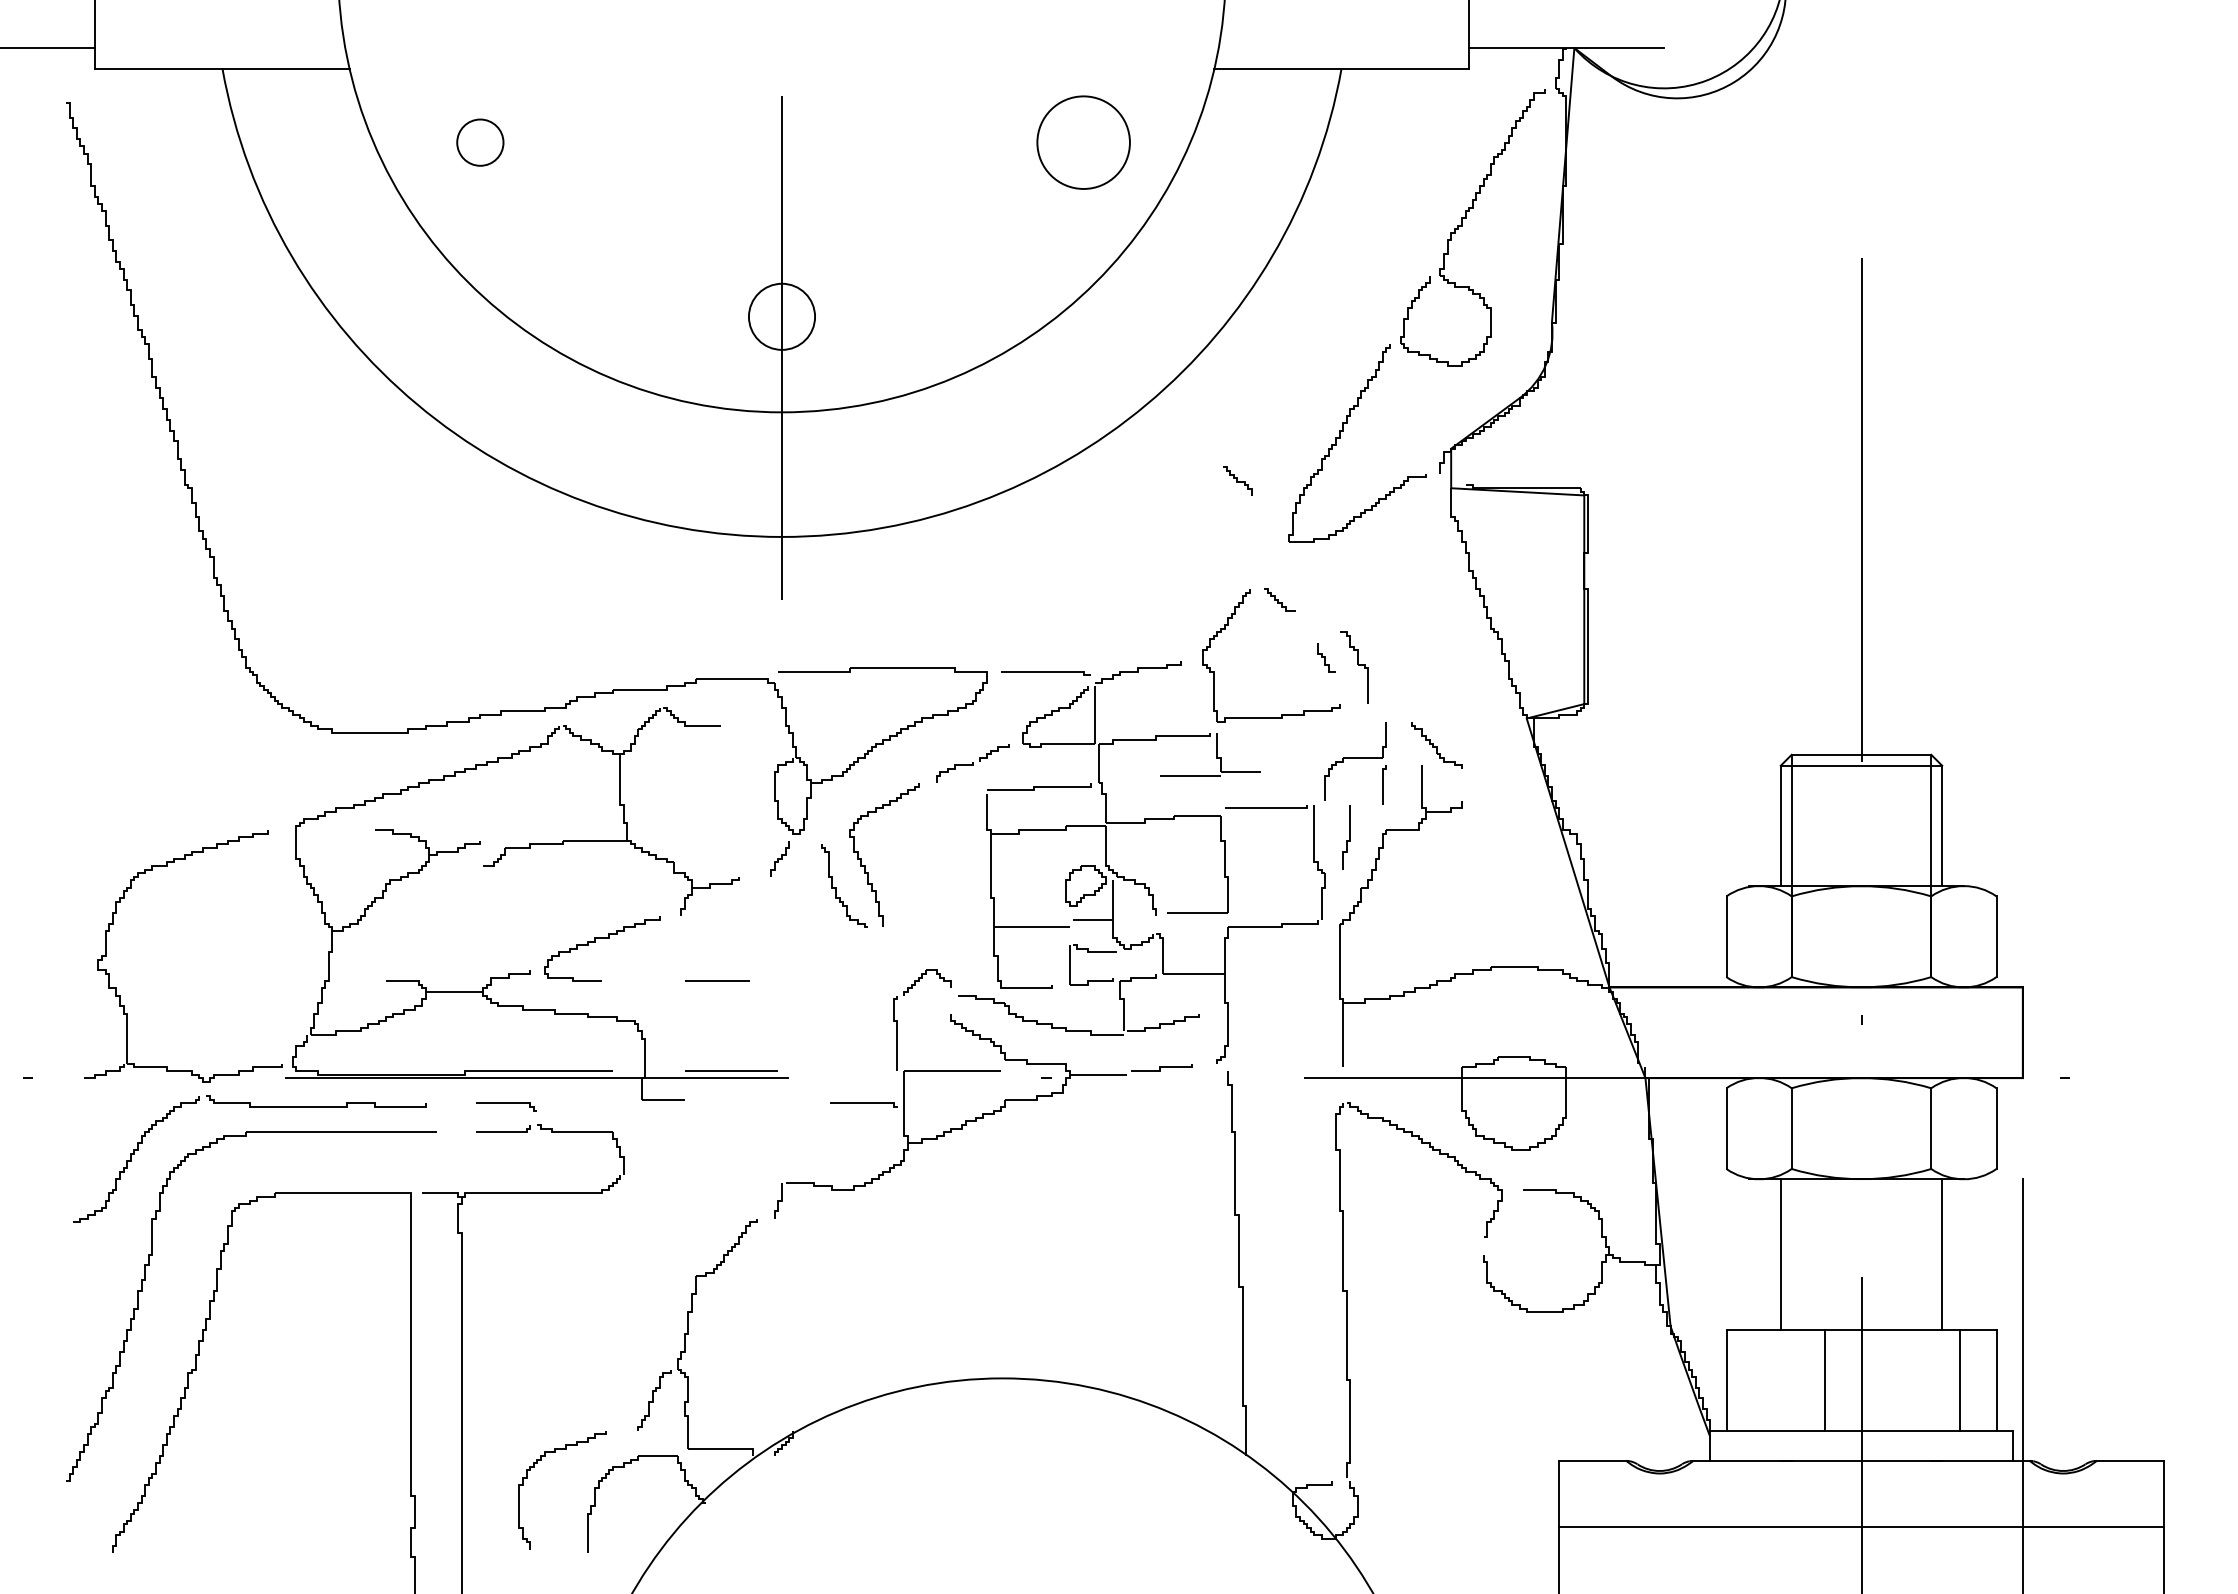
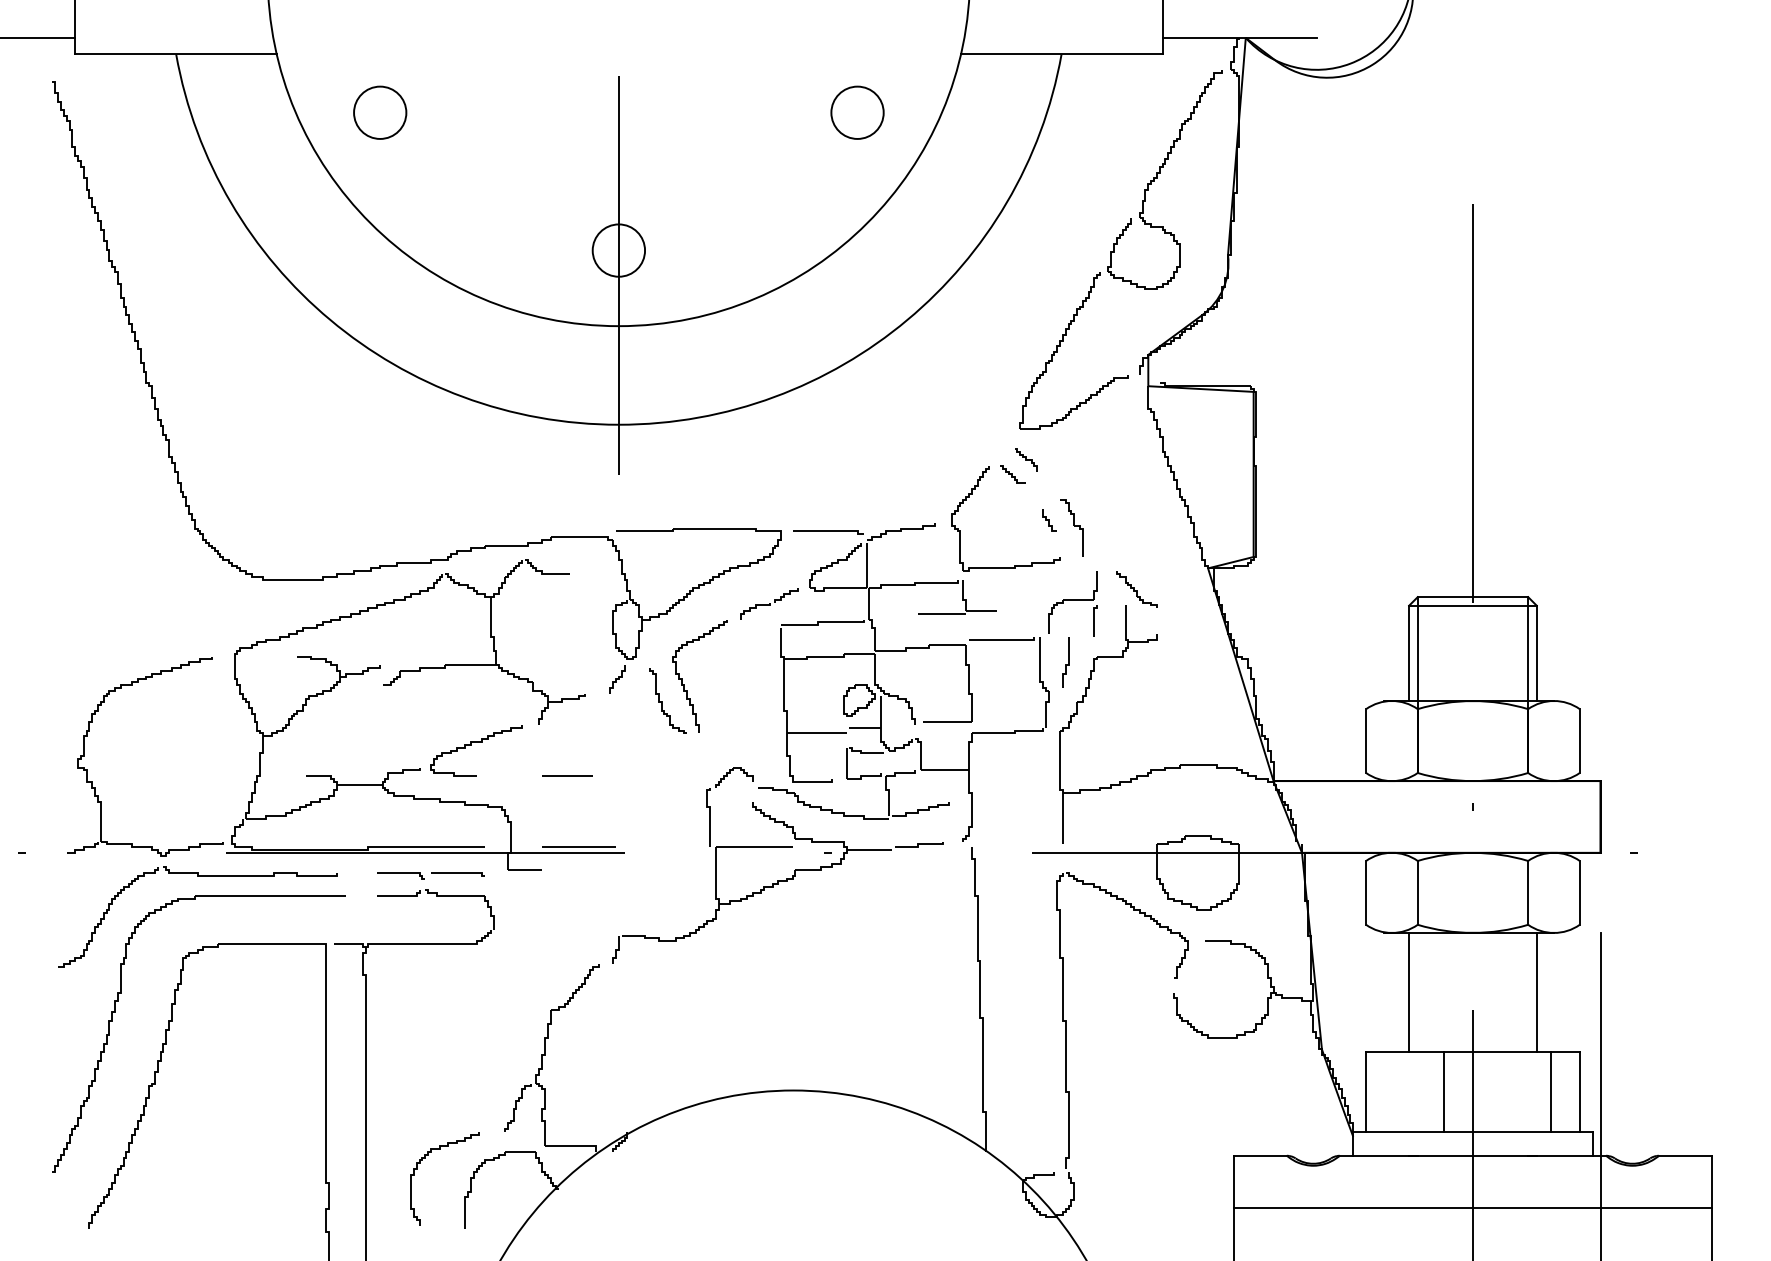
circle: (480, 142) -> (380, 112), size x1.43
circle: (1083, 142) -> (857, 112), size x0.71
curve: (1237, 480) -> (1025, 459), moved
line: (863, 1103) -> (457, 873), moved

